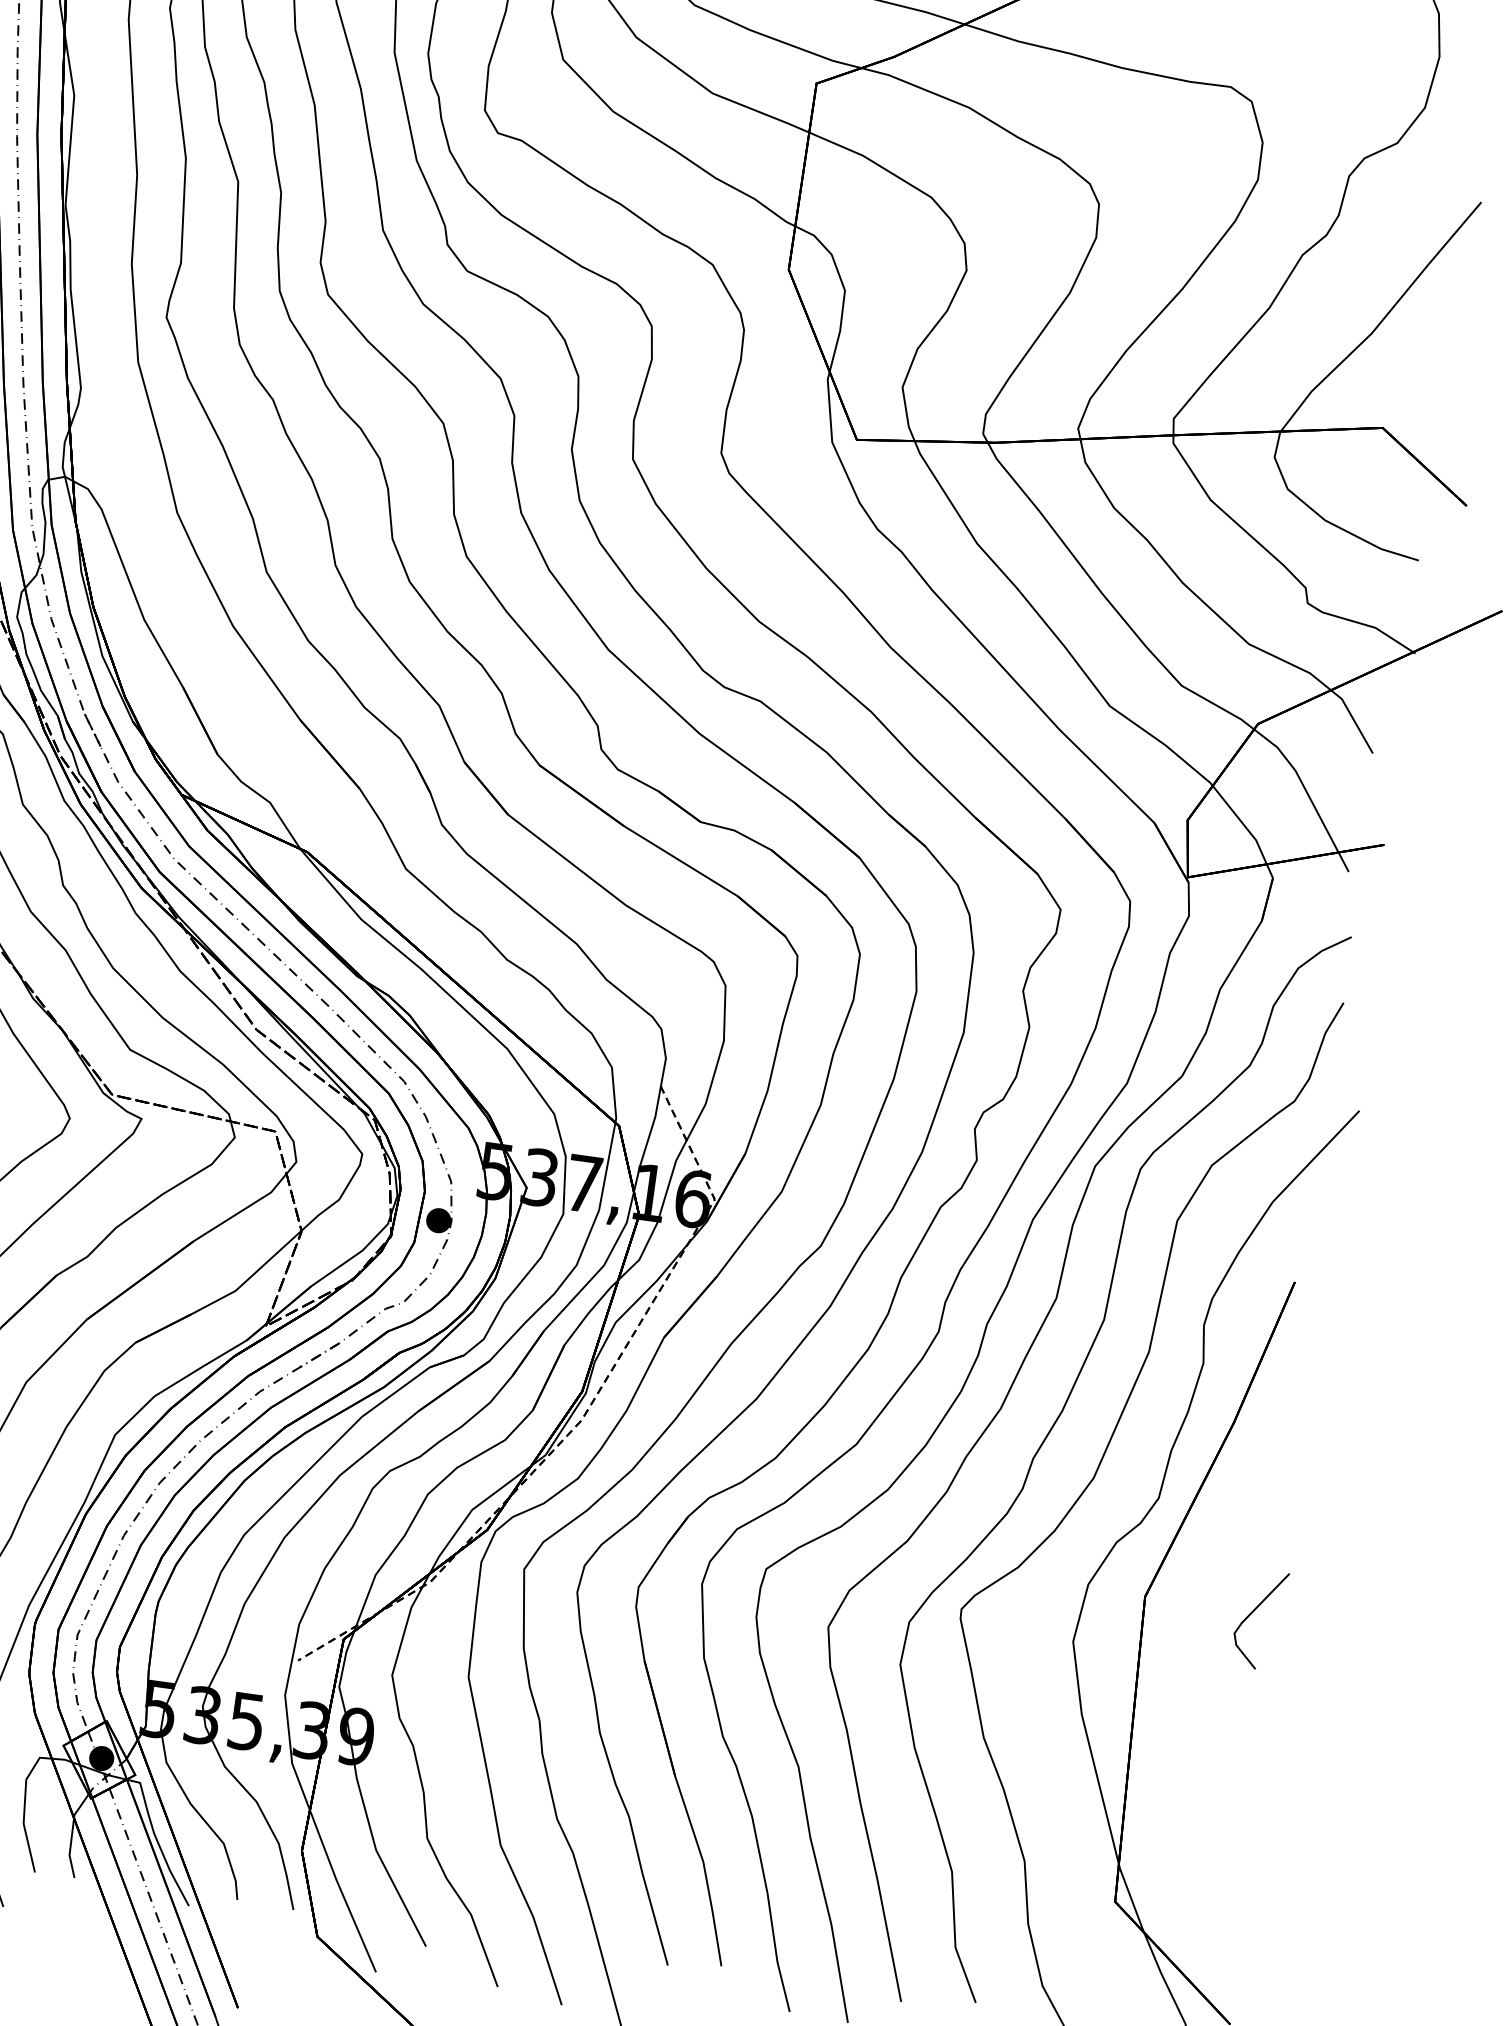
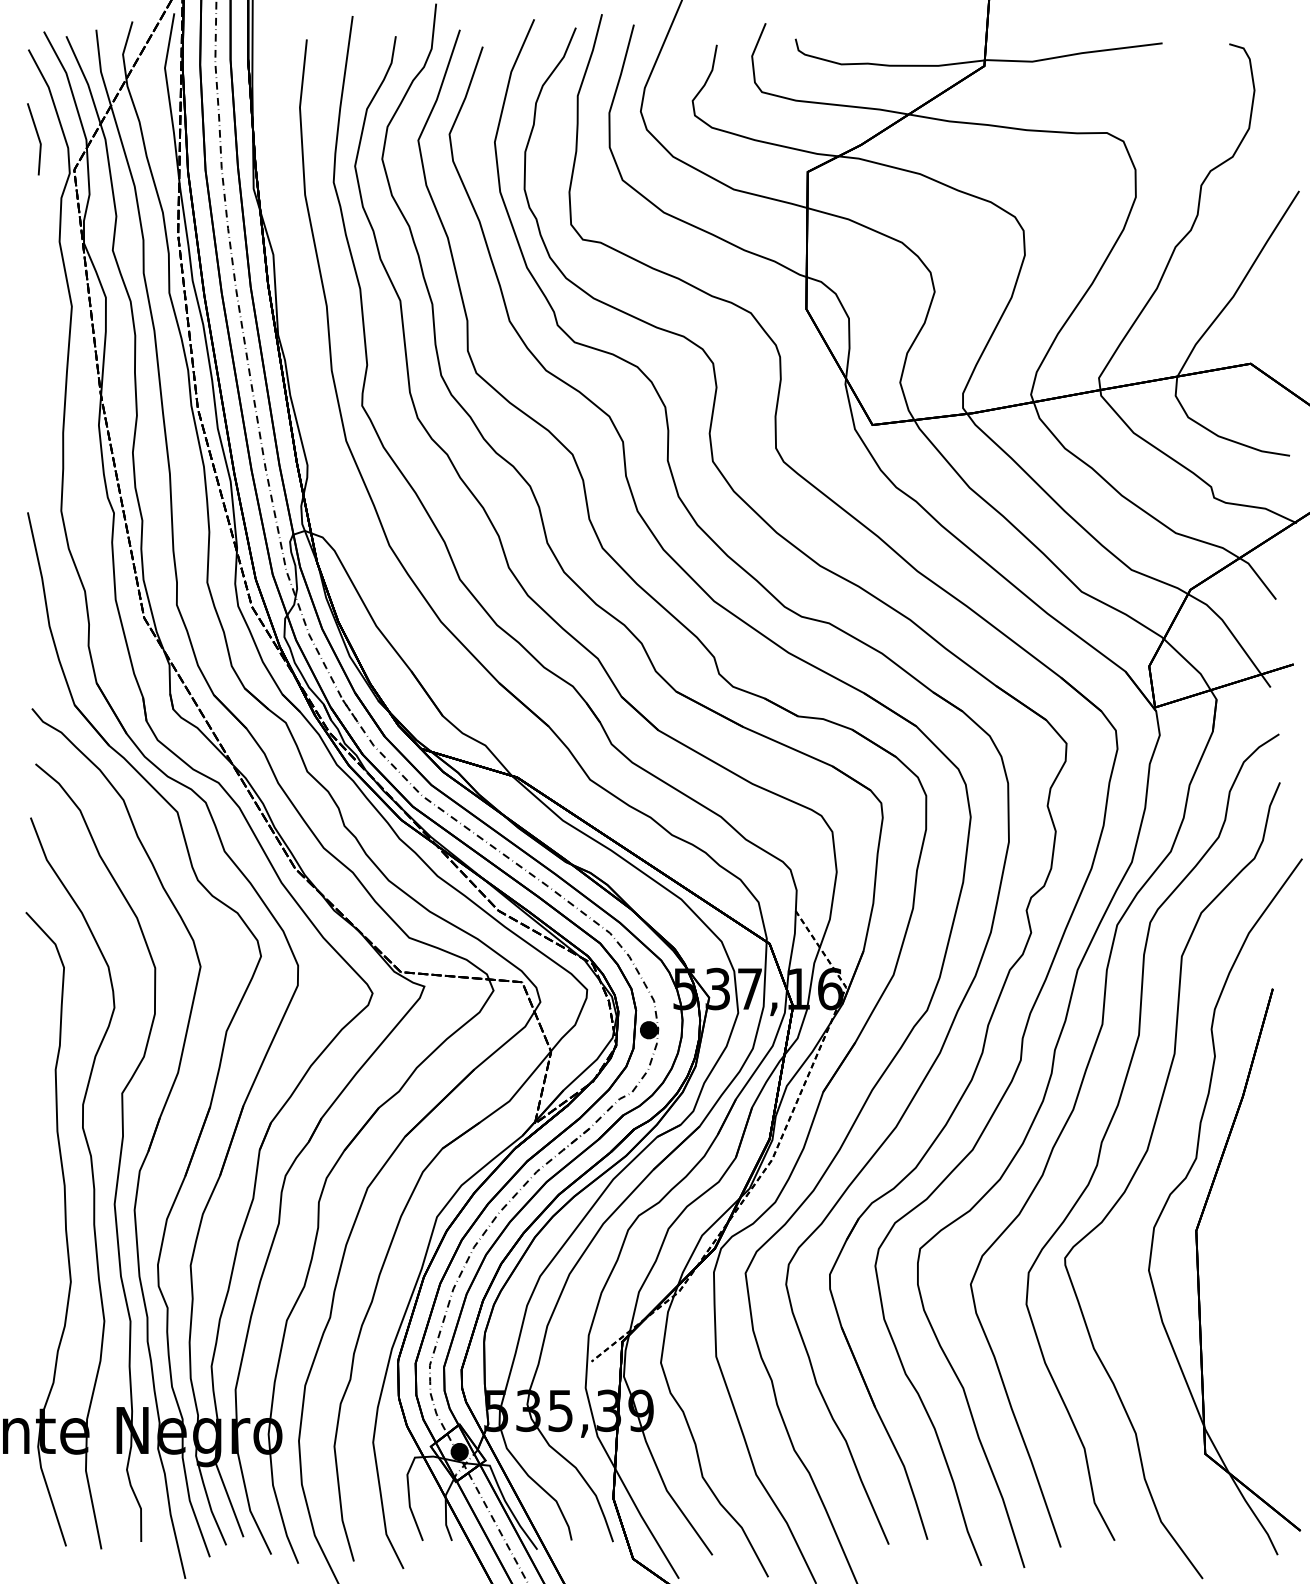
line: (1254, 1612) -> (1276, 1231), removed

